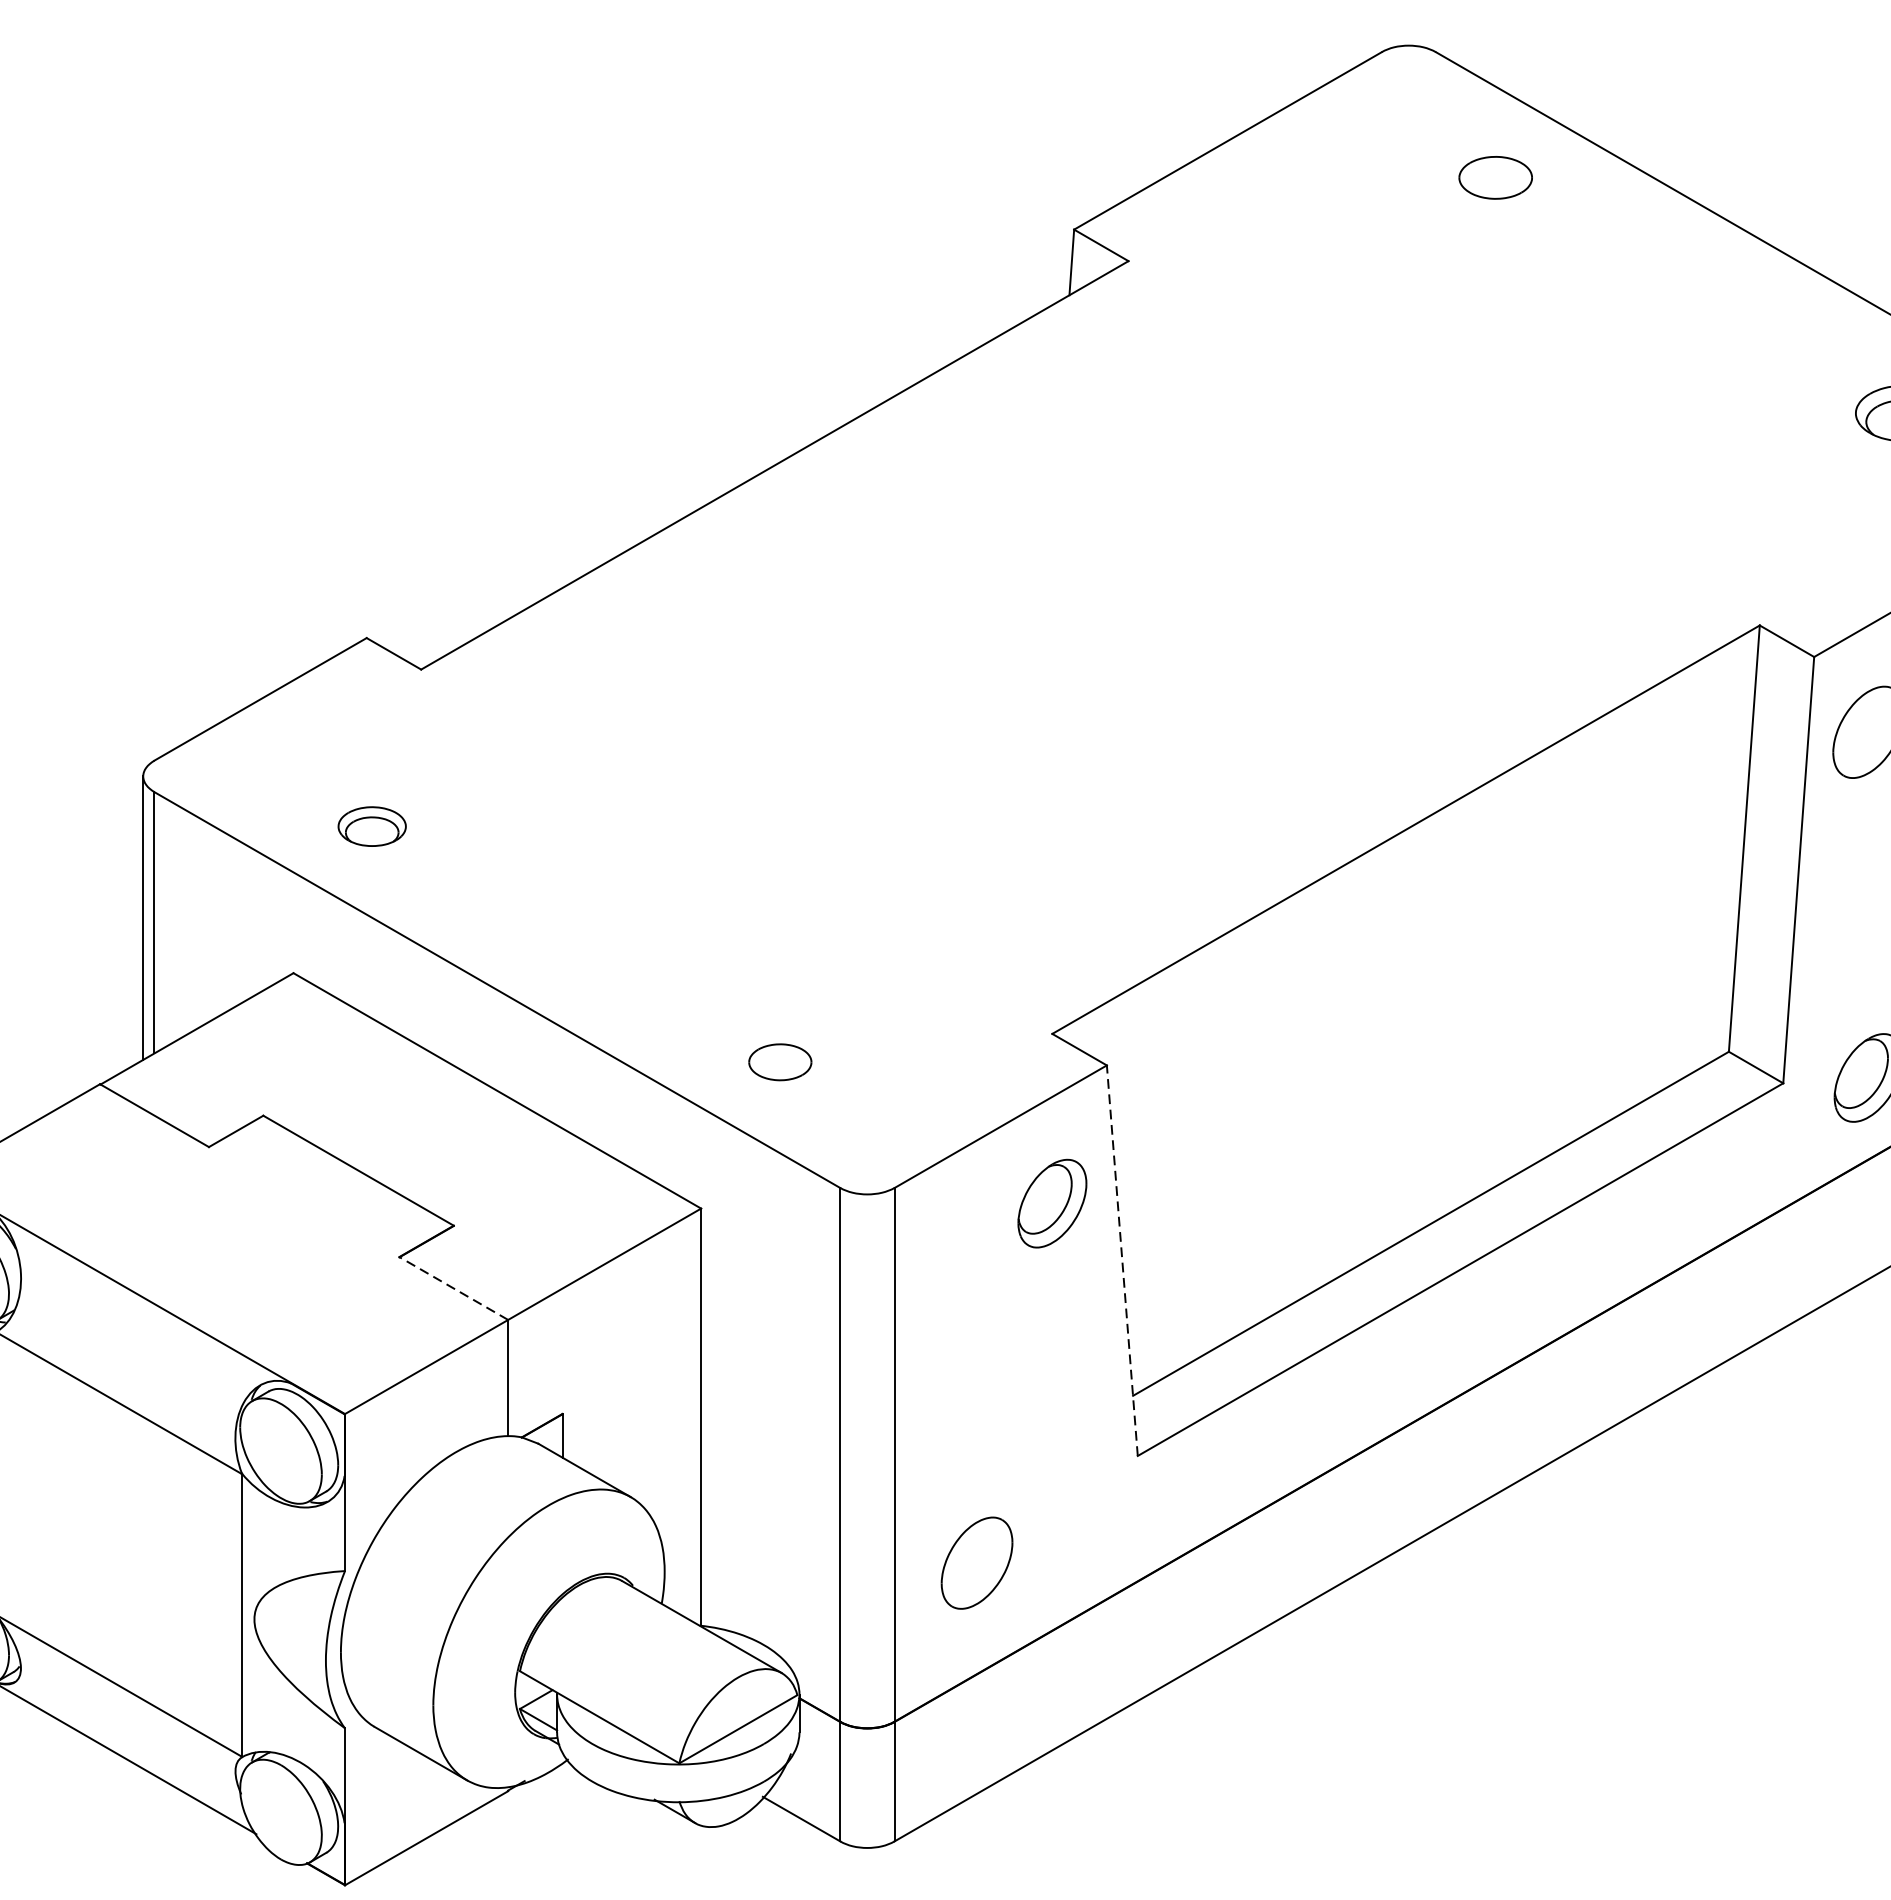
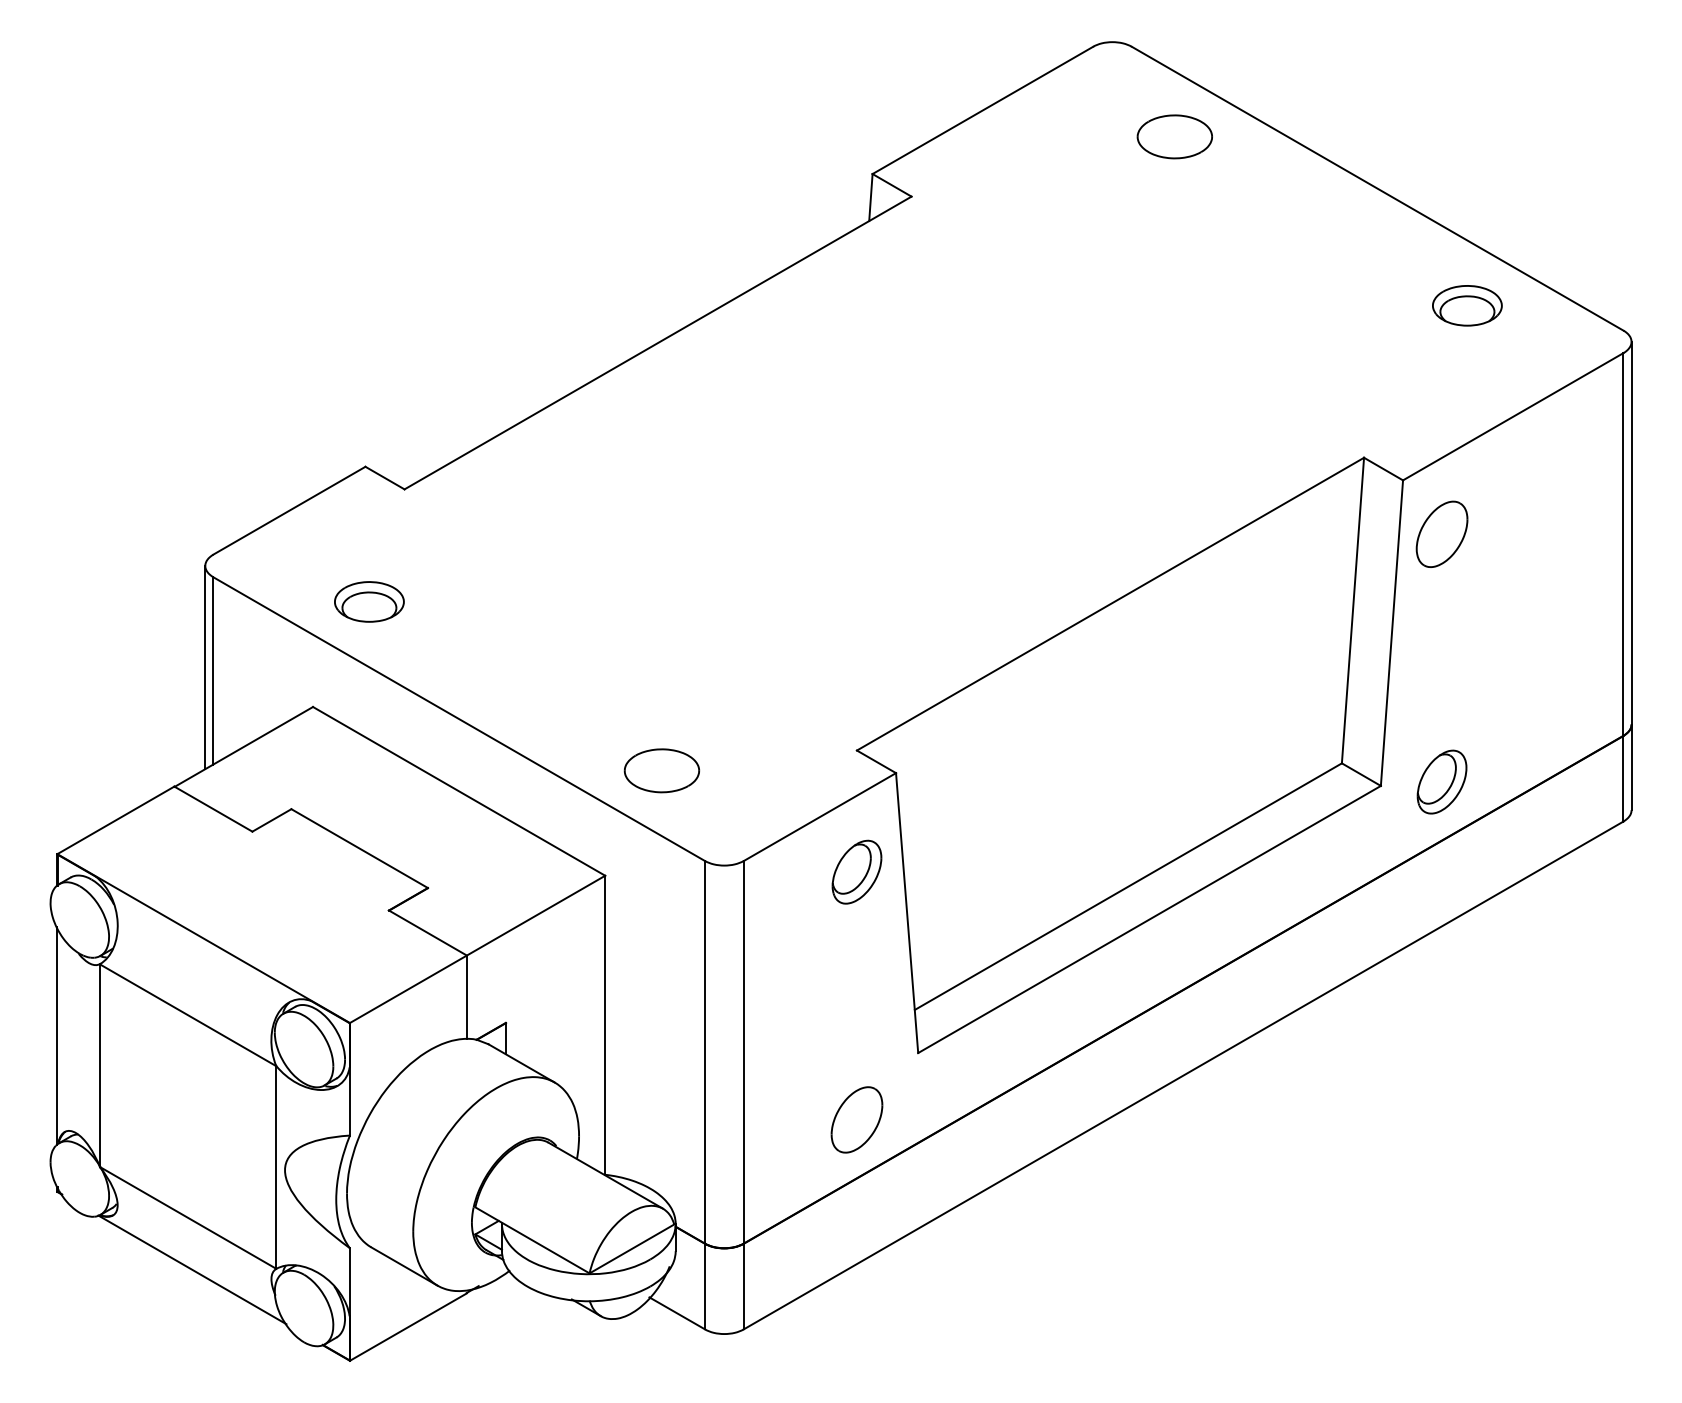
part: (1495, 177) -> (1174, 136), size x1.43
part: (372, 825) -> (369, 601), size x1.43
part: (779, 1061) -> (661, 770), size x1.67
line: (1122, 1259) -> (907, 912), dashed -> solid
line: (453, 1287) -> (427, 932), dashed -> solid
part: (976, 1562) -> (856, 1119), moved

